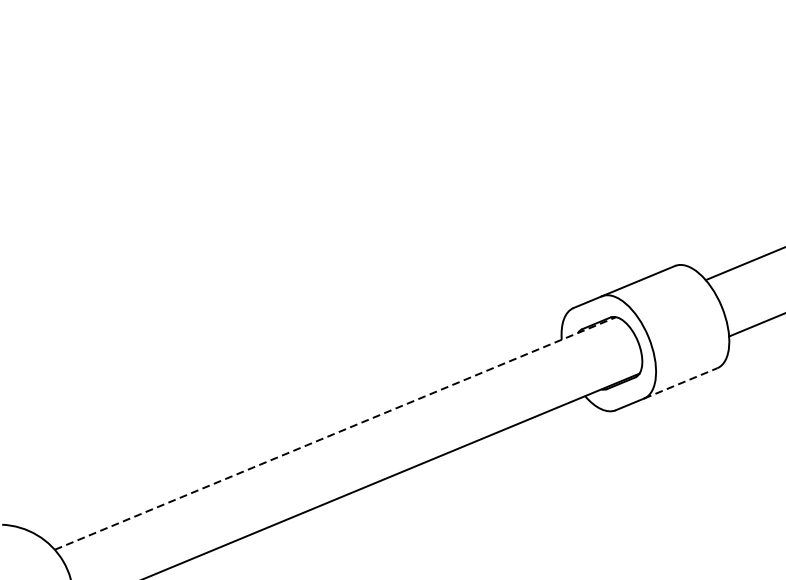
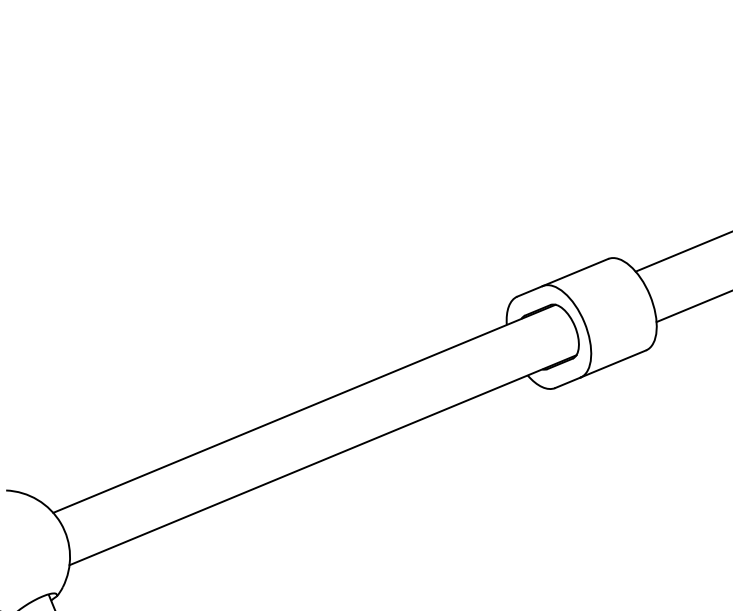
line: (680, 382) -> (613, 363), dashed -> solid
line: (335, 433) -> (304, 408), dashed -> solid

